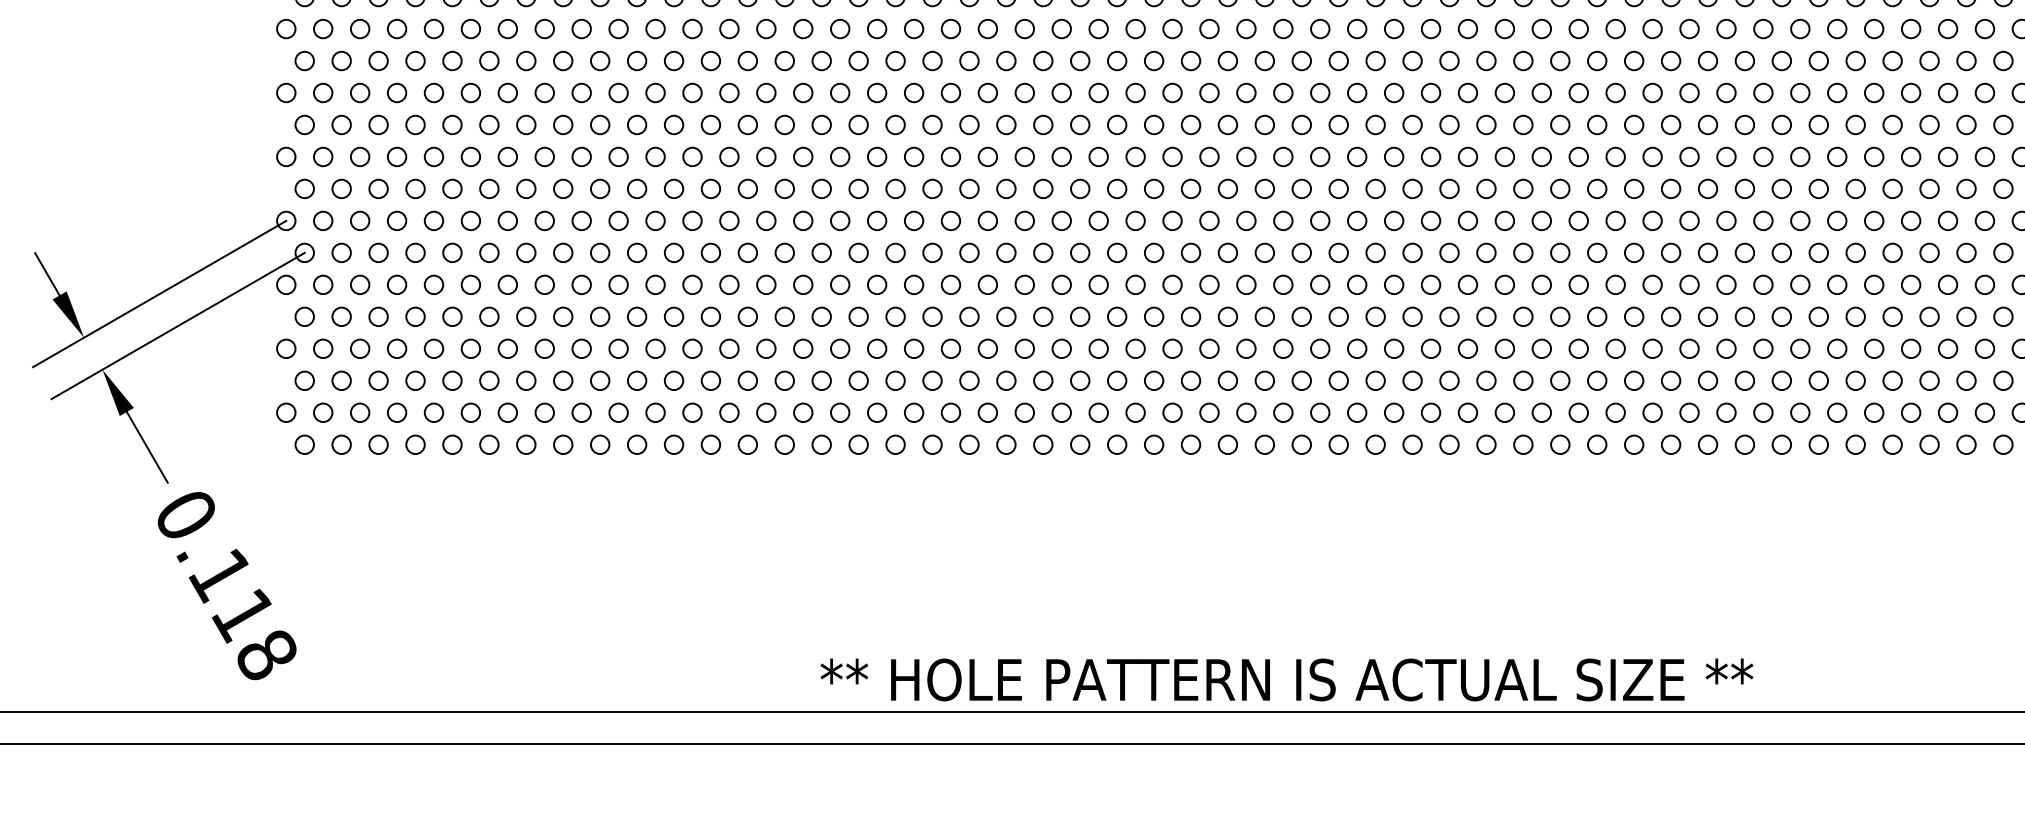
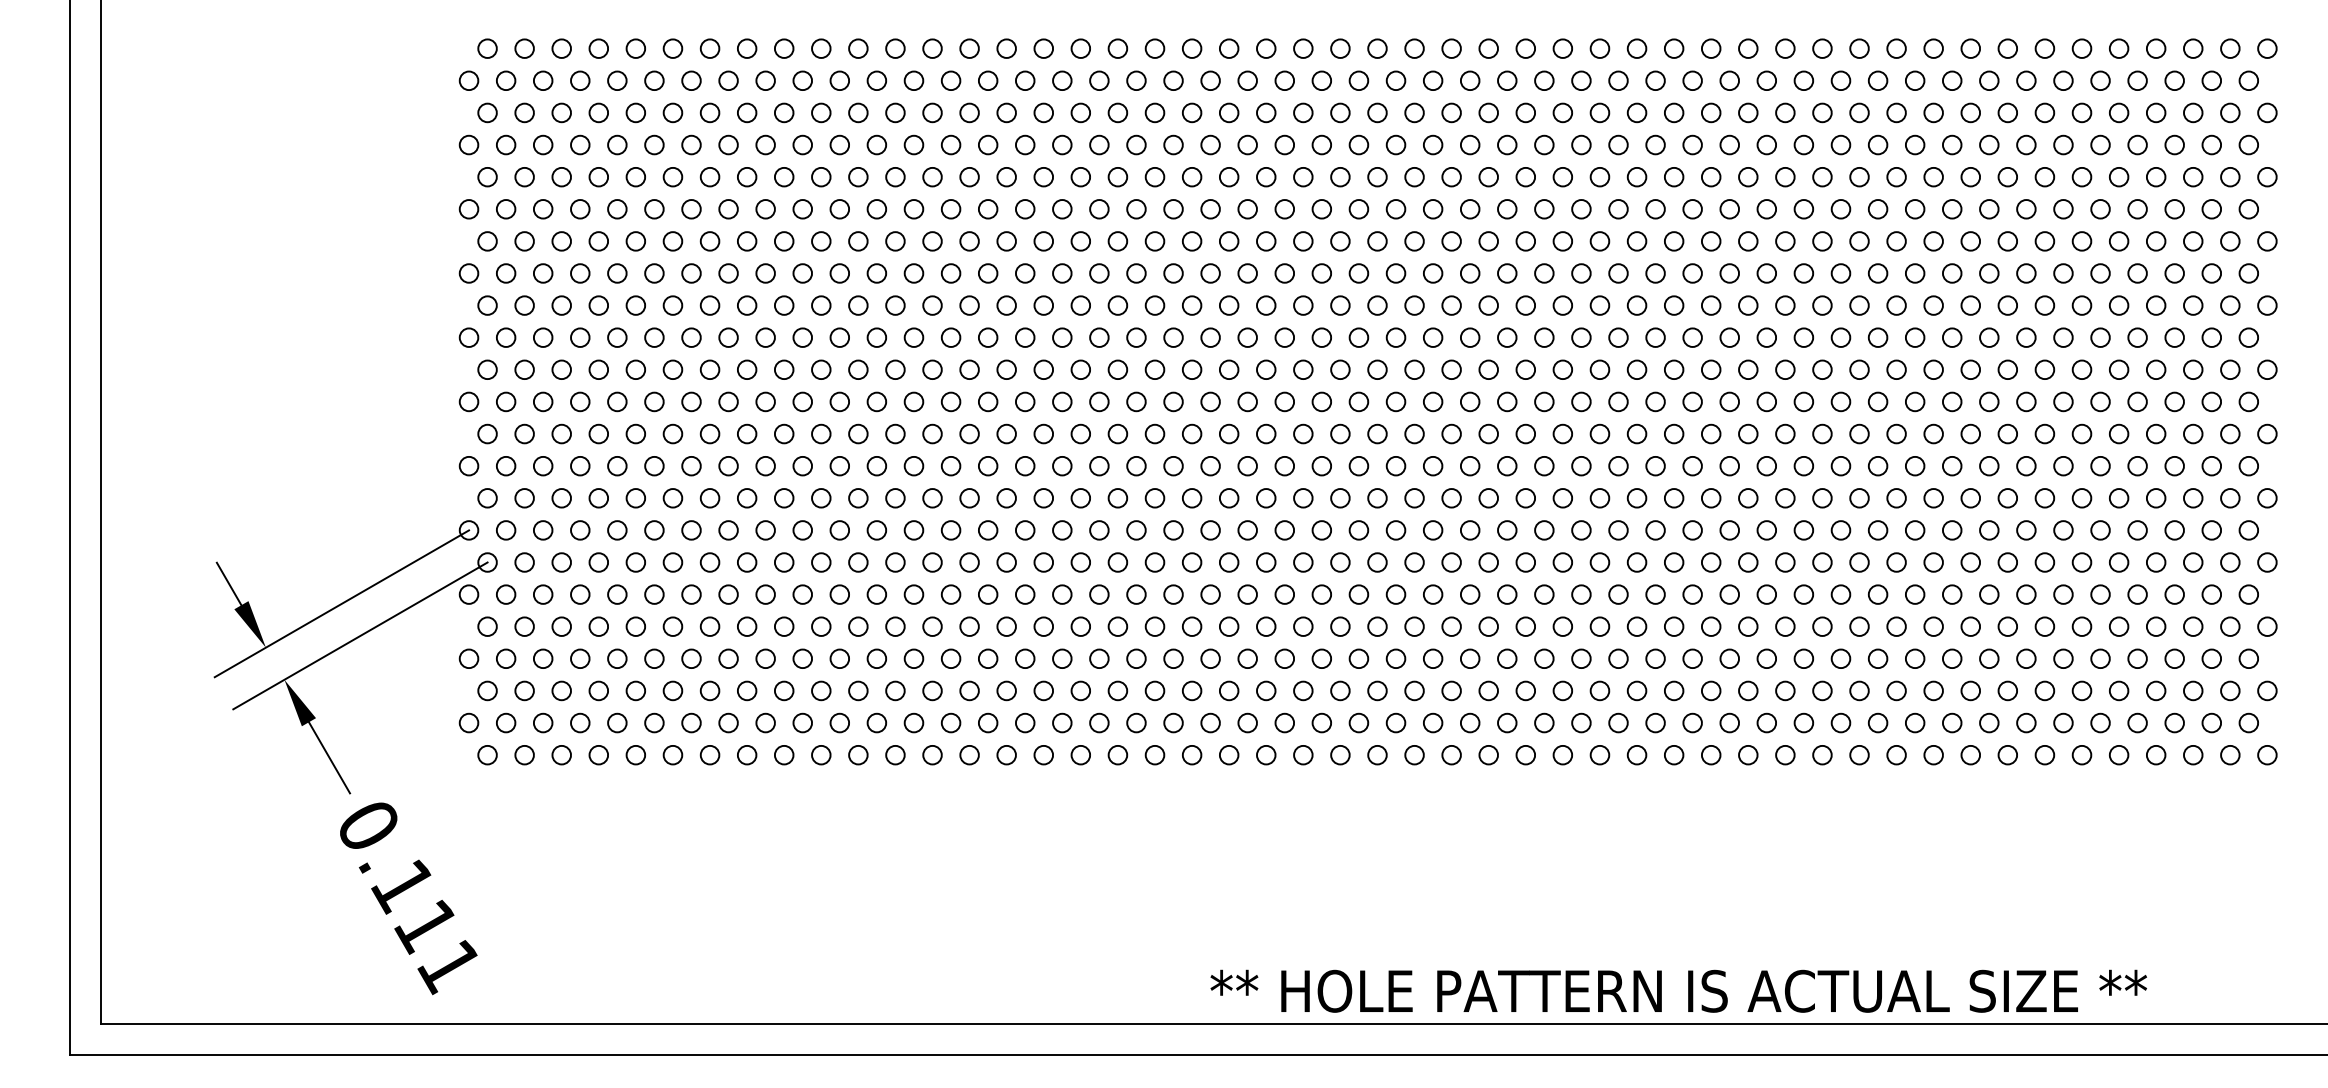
text: (265, 656) -> (448, 967), 0.118 -> 0.111
text: (1286, 679) -> (1678, 990), moved

